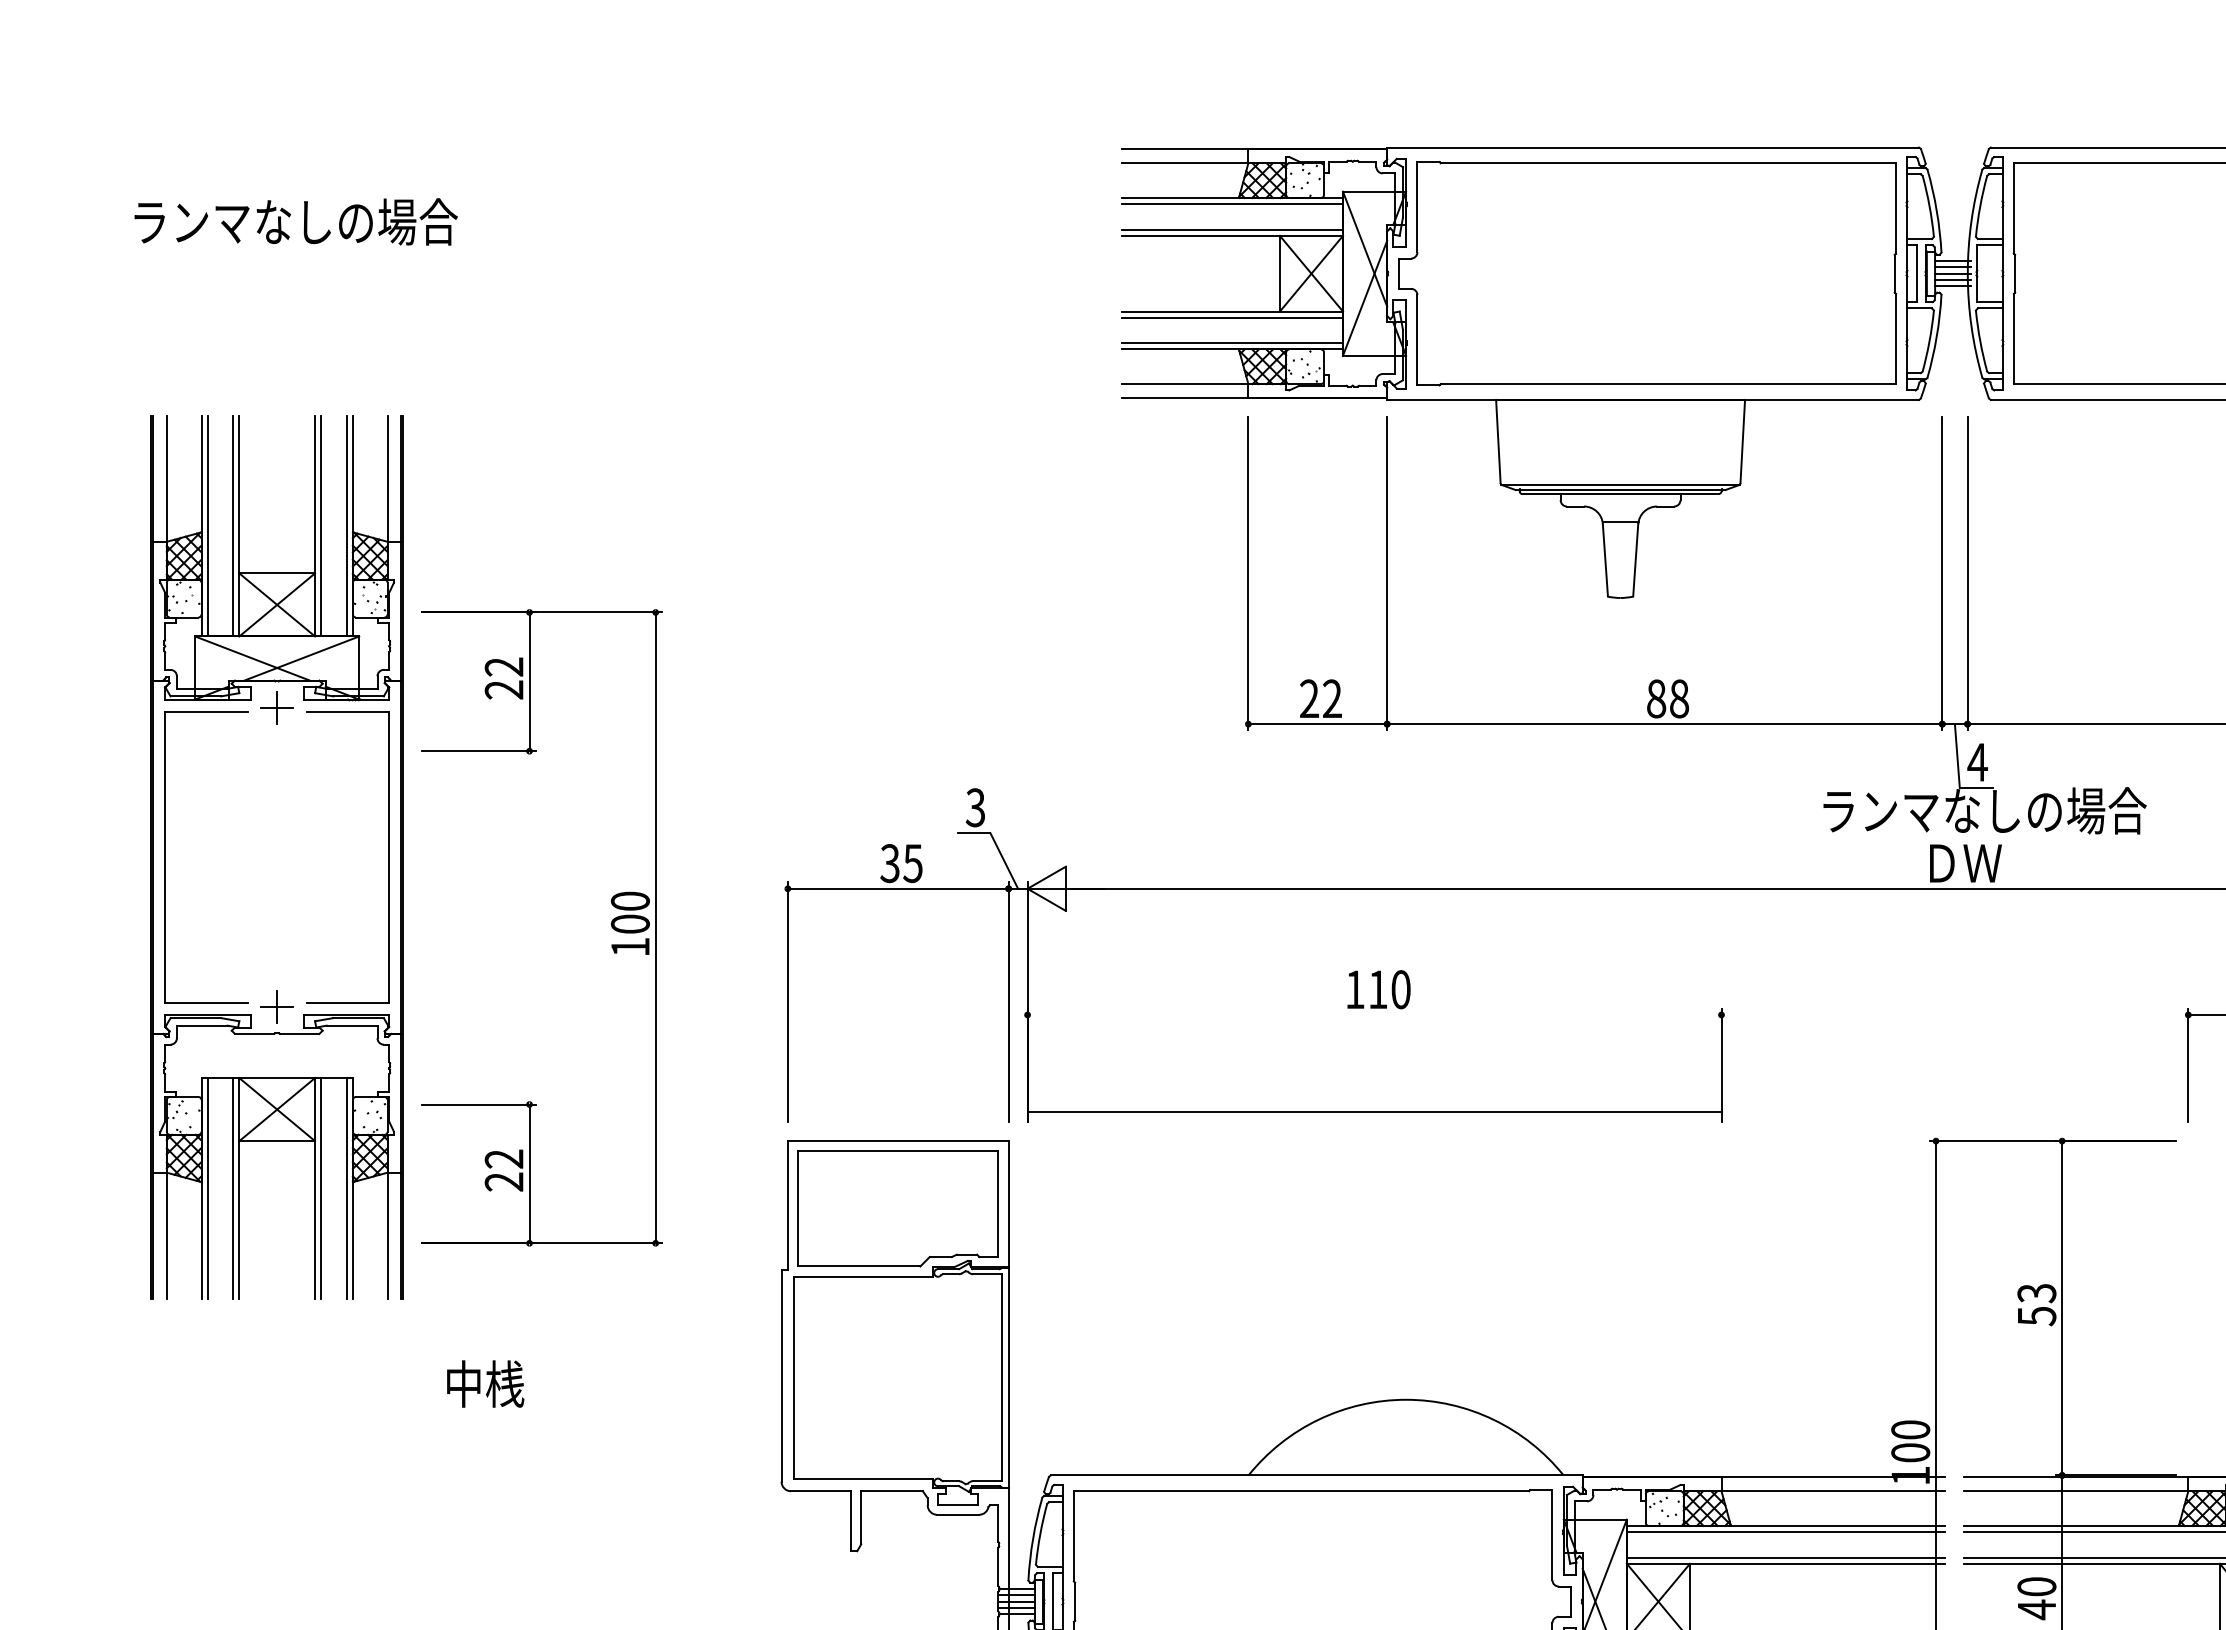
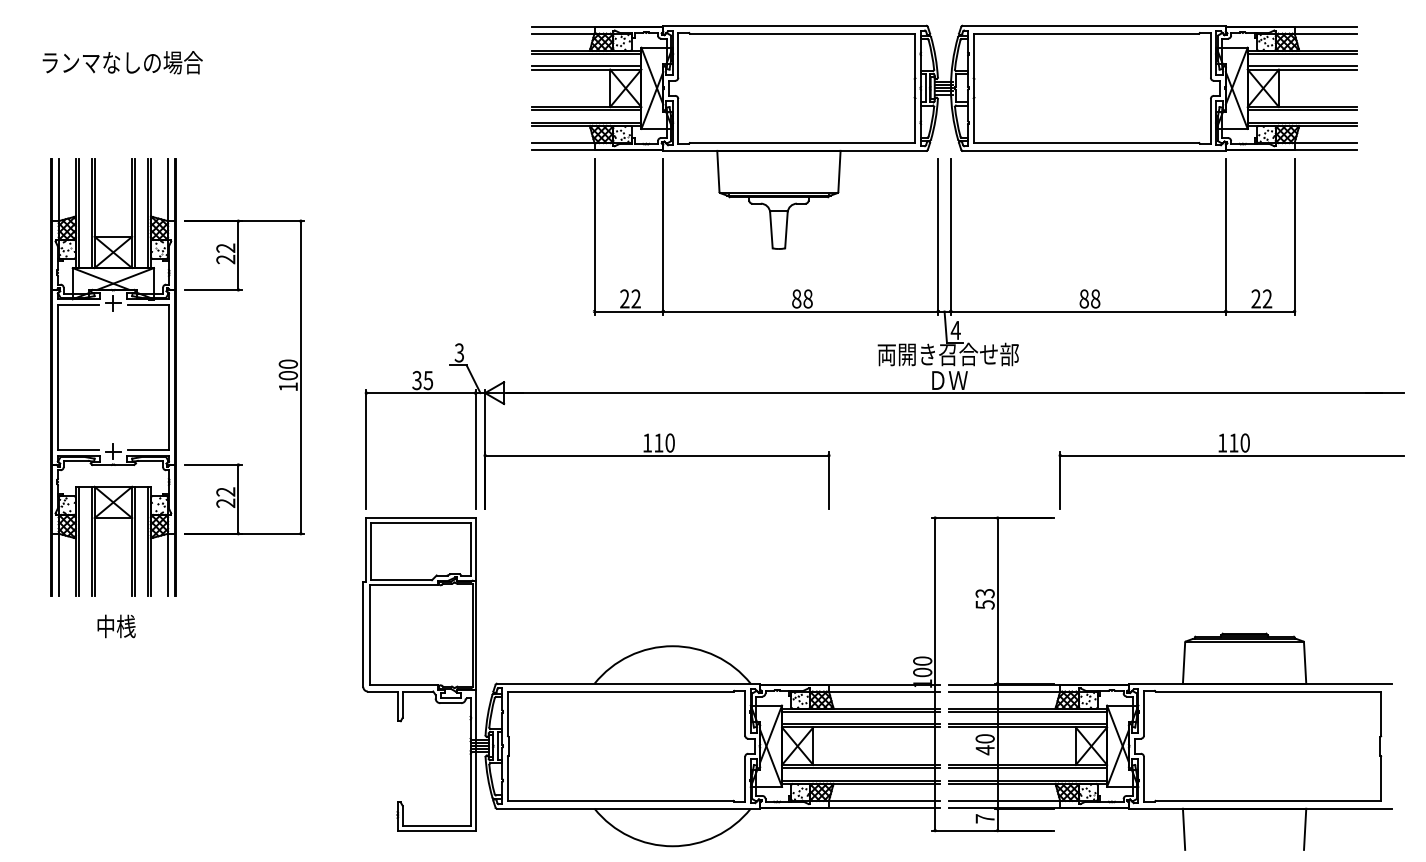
text: (1983, 810) -> (958, 354), ランマなしの場合 -> 両開き召合せ部
part: (610, 925) -> (278, 376), moved
line: (1373, 1111) -> (656, 455), moved
text: (485, 1384) -> (116, 626), moved

